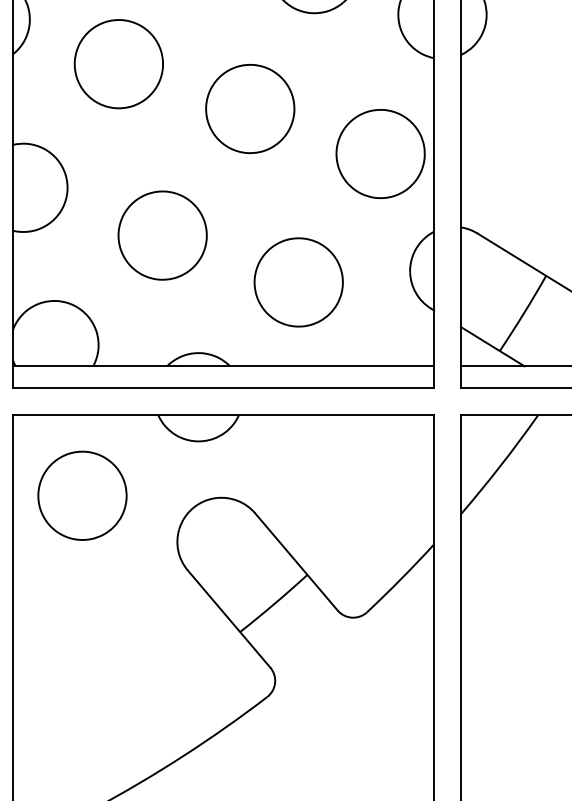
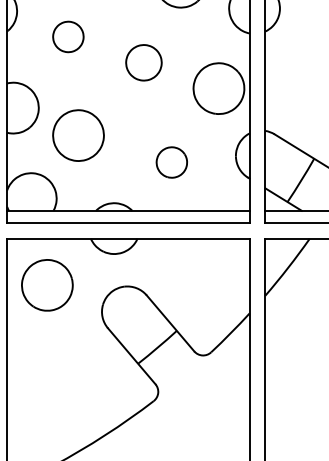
part: (119, 63) -> (68, 36), size x0.6
part: (249, 108) -> (143, 62), size x0.7
part: (162, 235) -> (78, 135), moved
part: (298, 282) -> (171, 162), size x0.6

